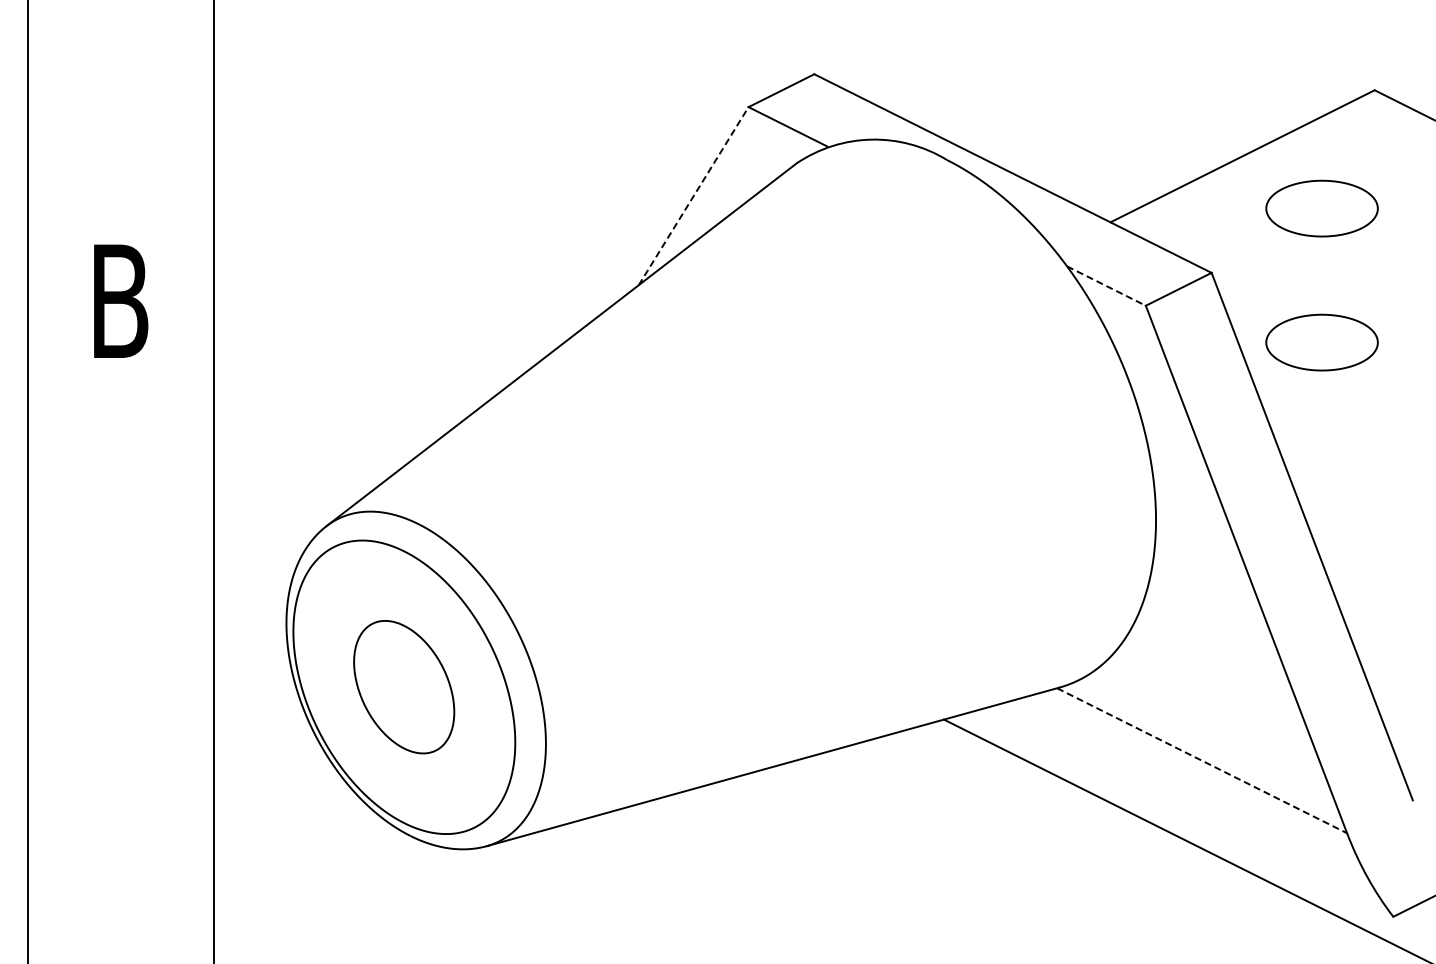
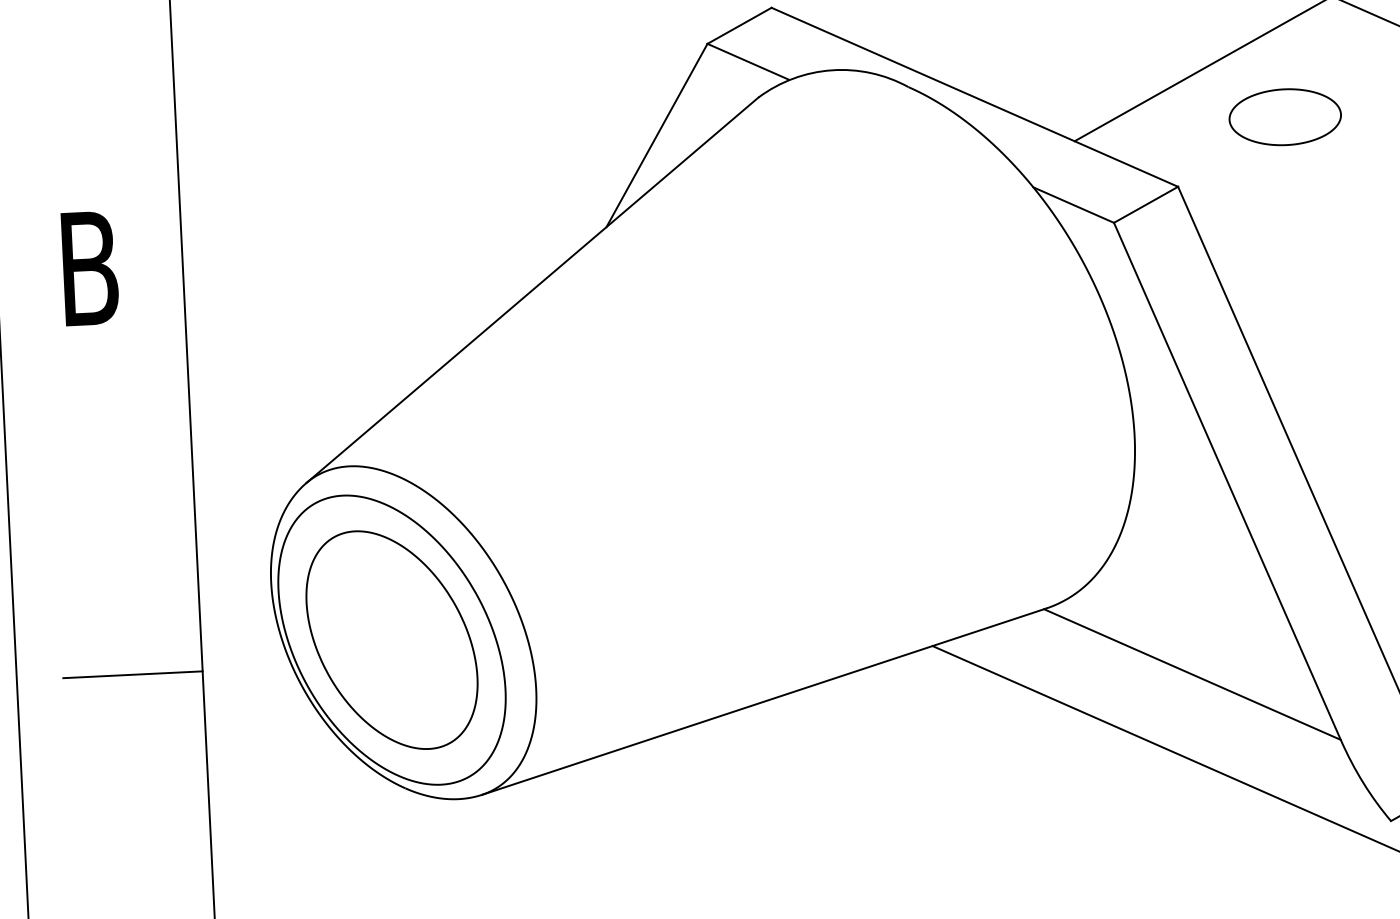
line: (693, 196) -> (656, 135), dashed -> solid
line: (1106, 286) -> (1073, 205), dashed -> solid
part: (1321, 342) -> (1291, 250), removed
part: (403, 686) -> (391, 639), size x1.67
line: (143, 709) -> (132, 675), added
line: (1202, 760) -> (1192, 674), dashed -> solid

